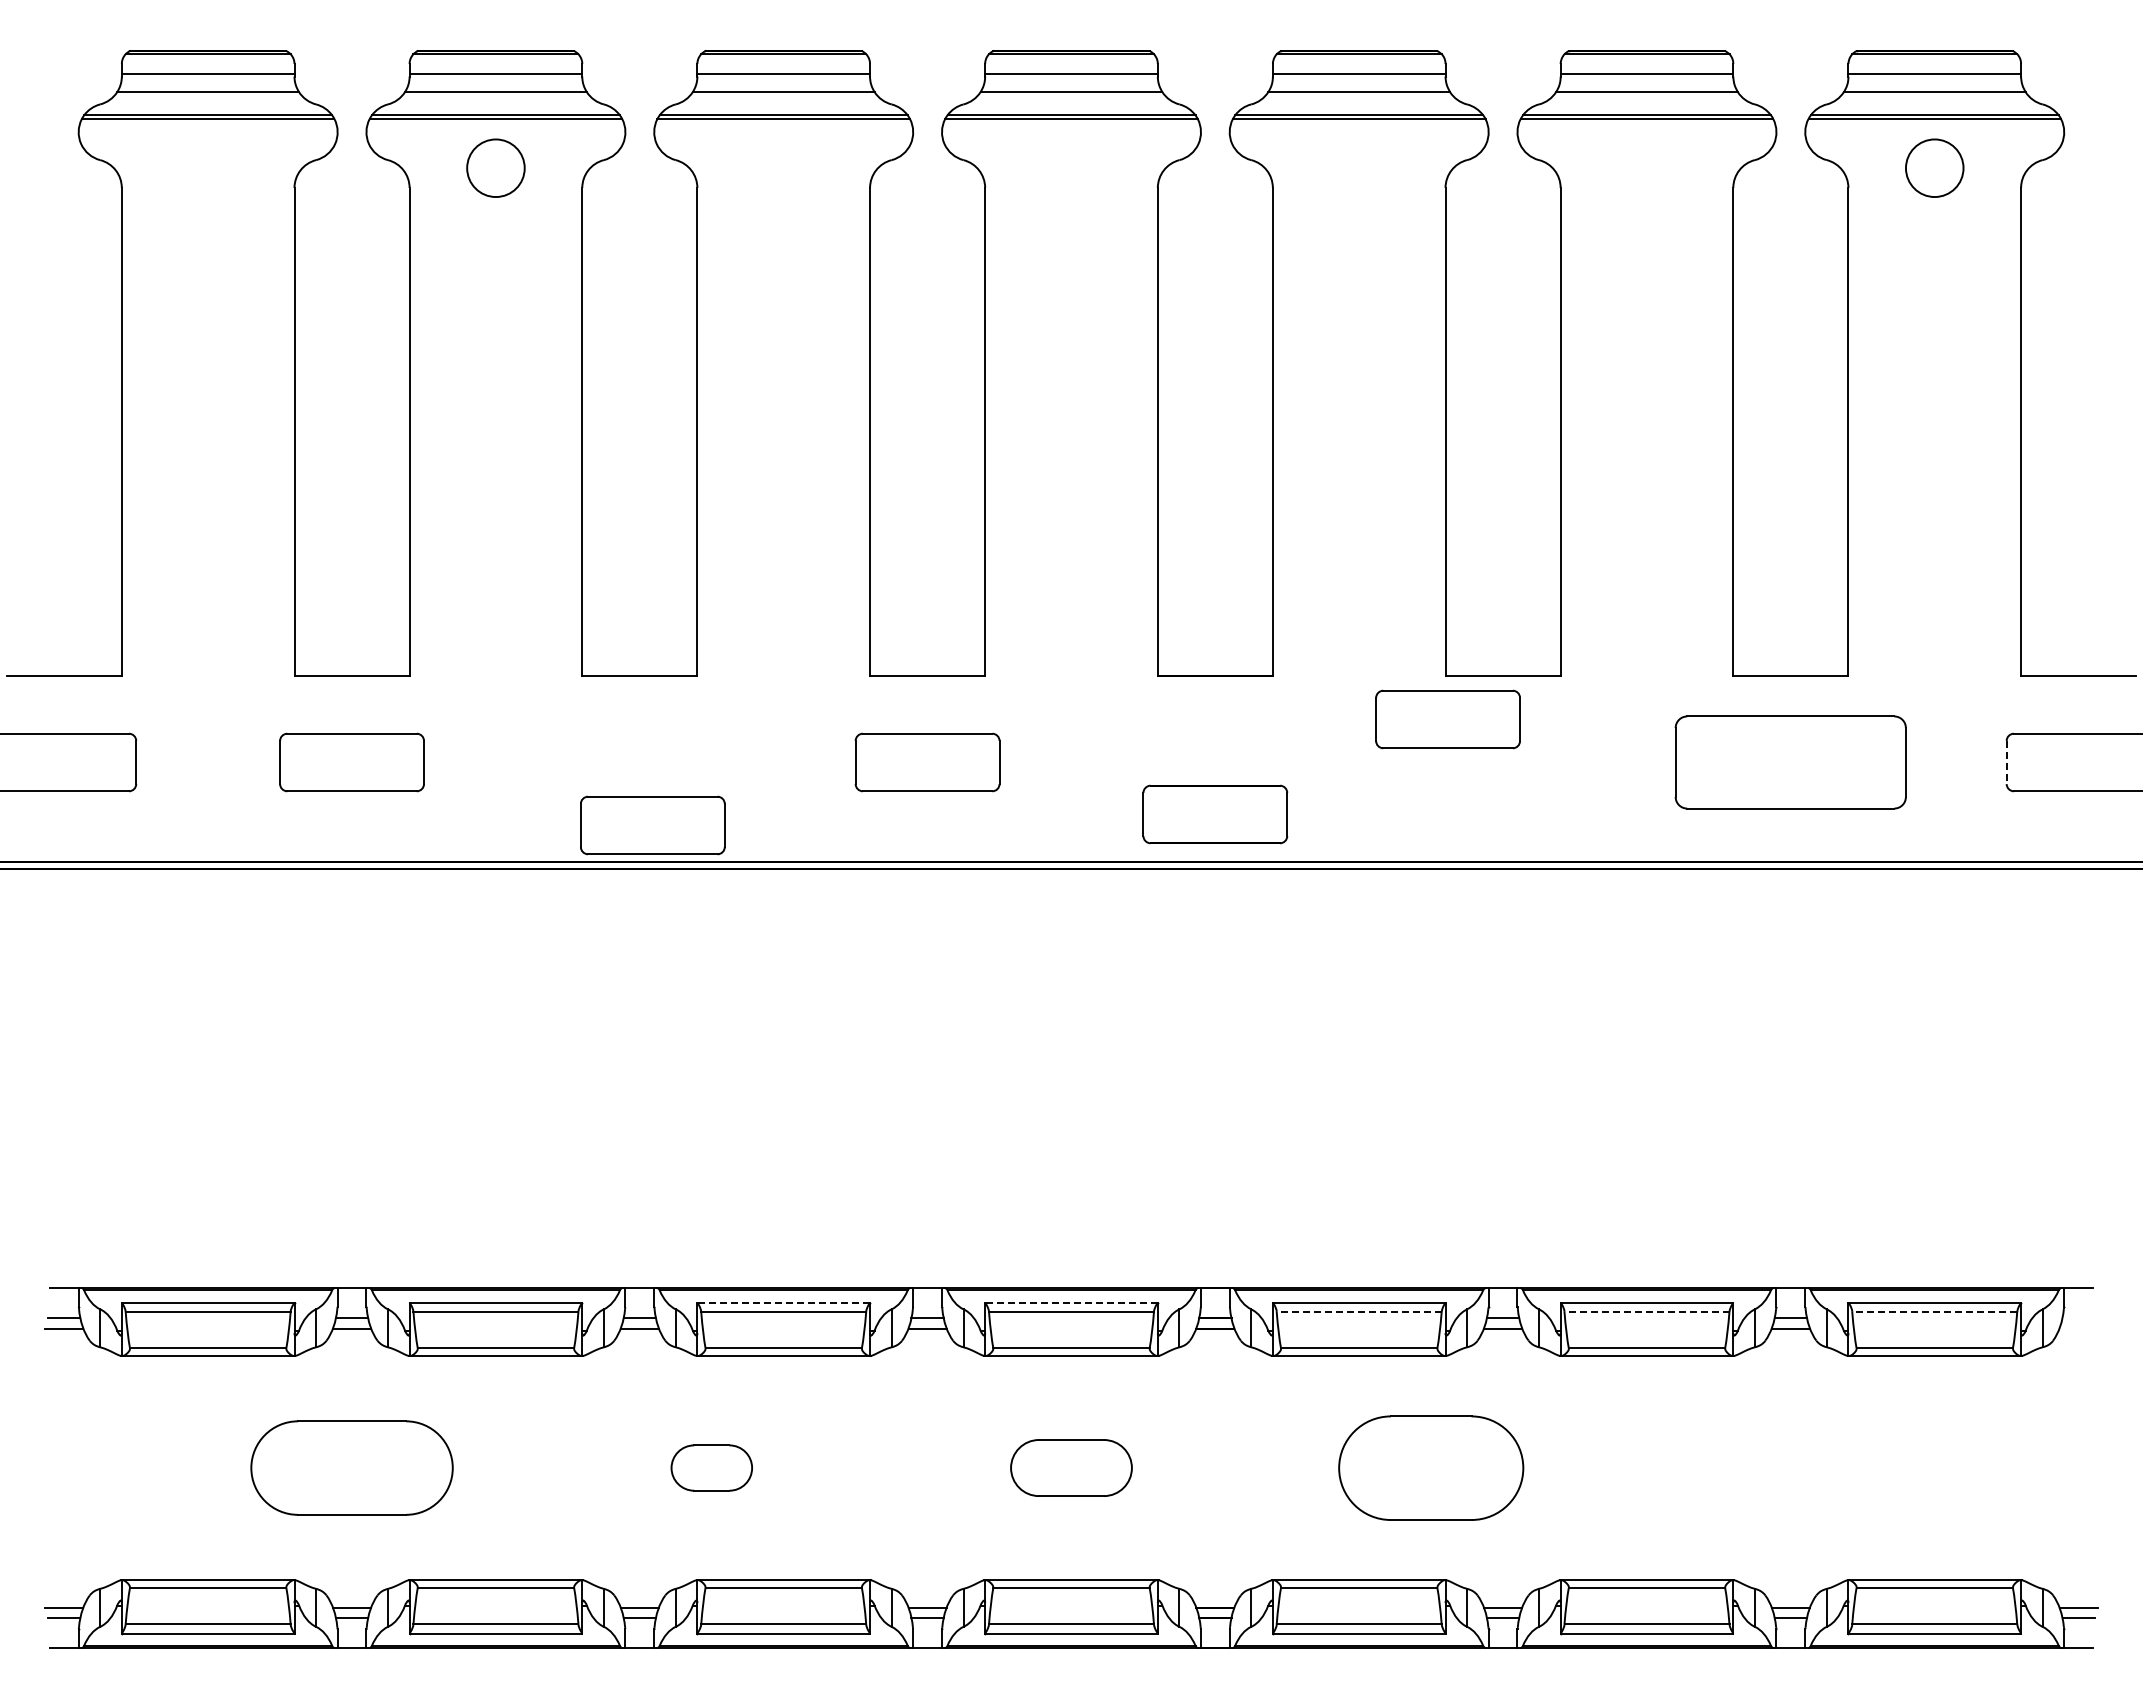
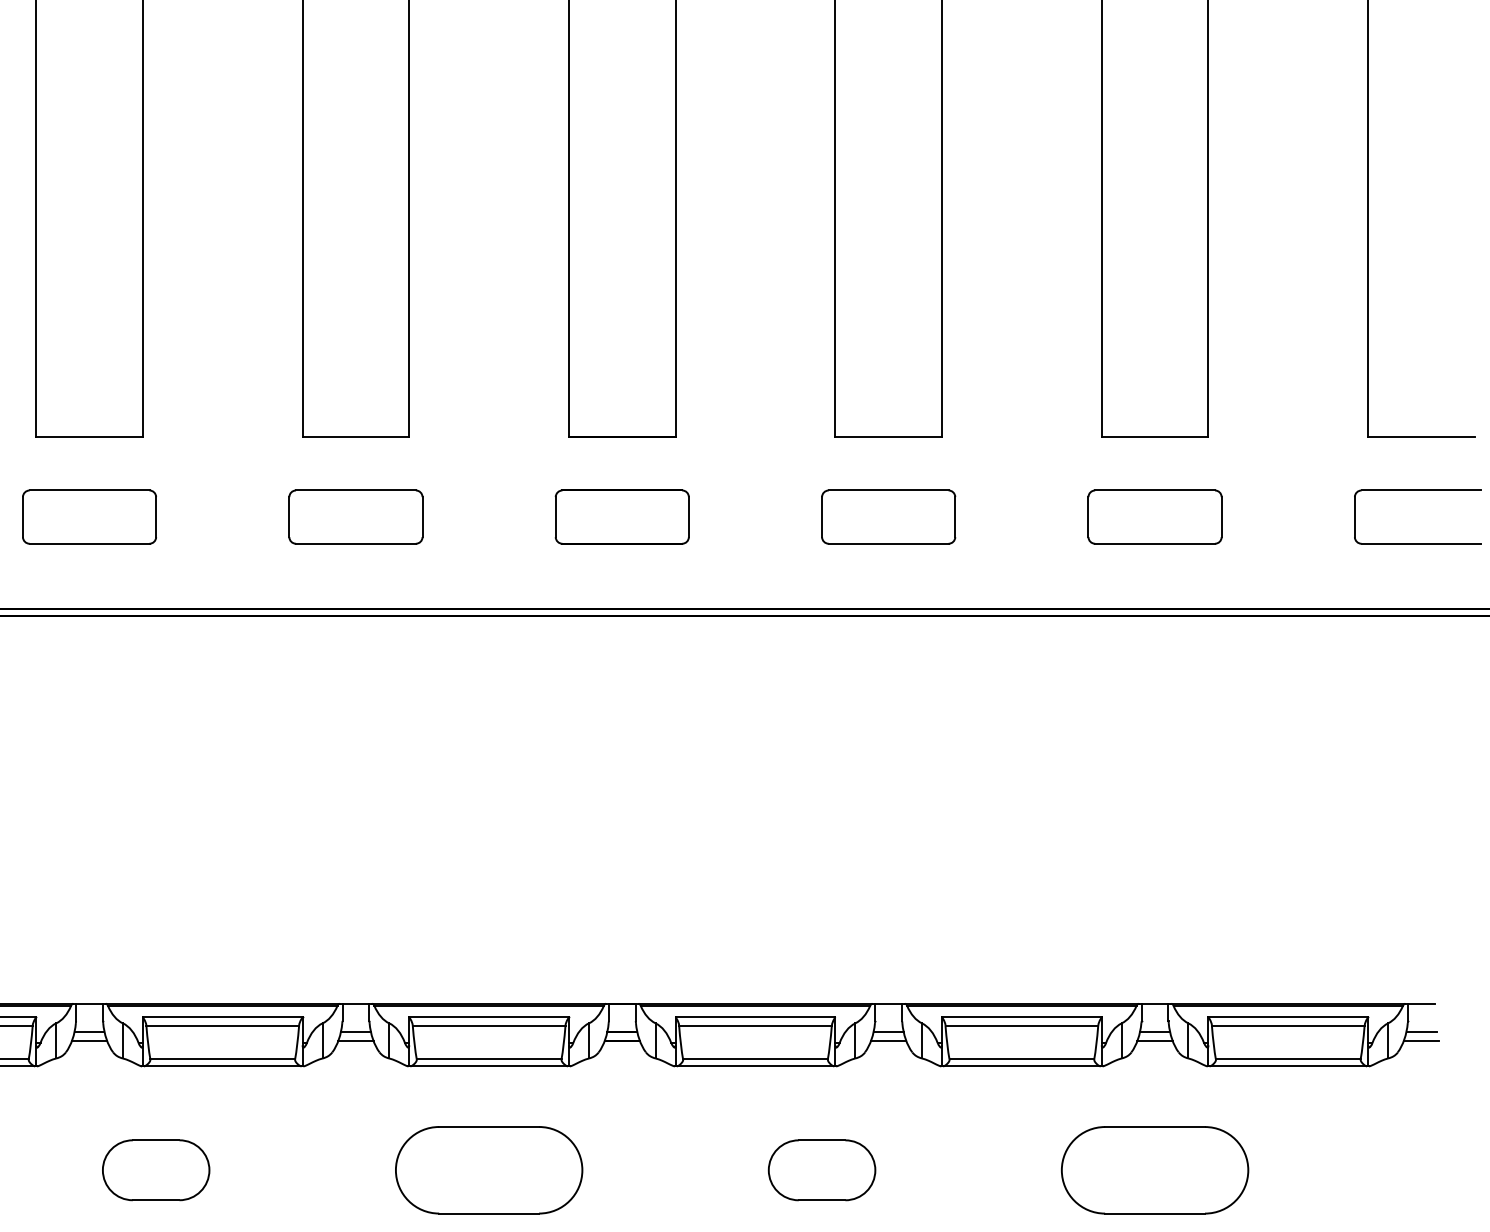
part: (1447, 719) -> (888, 517), moved
part: (1790, 762) -> (1154, 517), size x0.62
line: (2006, 762) -> (1354, 517), dashed -> solid
part: (1215, 814) -> (622, 517), moved
part: (652, 825) -> (89, 517), moved
line: (783, 1302) -> (222, 1016), dashed -> solid
line: (1071, 1302) -> (489, 1016), dashed -> solid
line: (1359, 1311) -> (755, 1025), dashed -> solid
line: (1647, 1311) -> (1022, 1025), dashed -> solid
line: (1934, 1311) -> (1288, 1025), dashed -> solid
line: (2078, 1318) -> (1421, 1031), added
line: (2078, 1328) -> (1421, 1041), added
part: (711, 1467) -> (155, 1169), size x1.43
part: (1071, 1467) -> (489, 1169), size x1.67
part: (1430, 1467) -> (821, 1169), size x0.62
part: (1790, 1467) -> (1154, 1169), added

